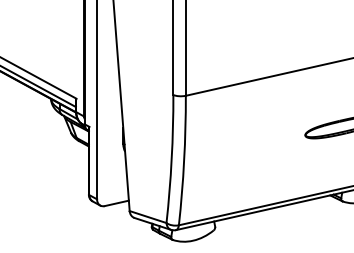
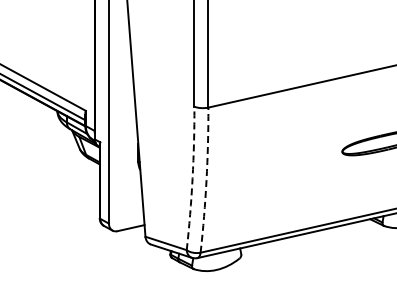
arc: (171, 159) -> (192, 178), solid -> dashed
arc: (184, 160) -> (206, 180), solid -> dashed

